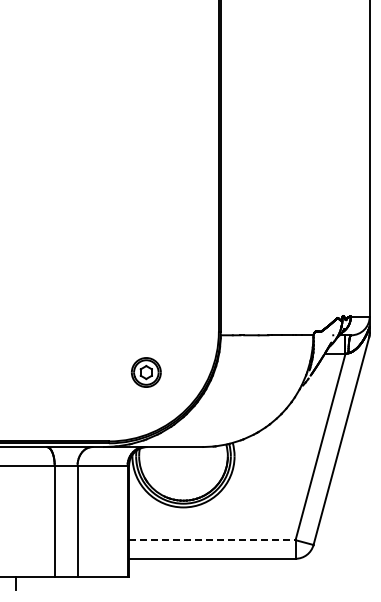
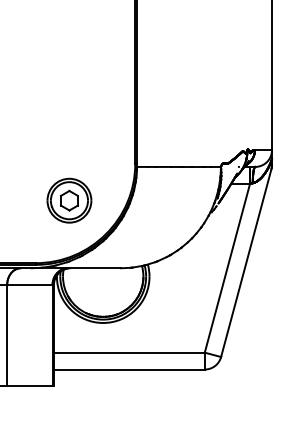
part: (146, 372) -> (69, 200), size x1.67
line: (212, 540) -> (129, 352), dashed -> solid

